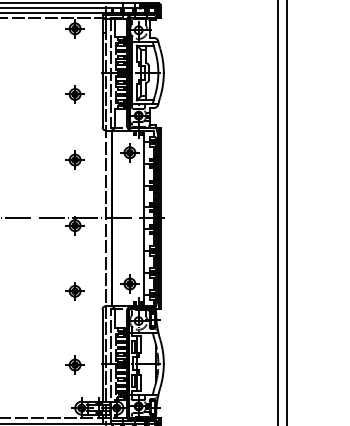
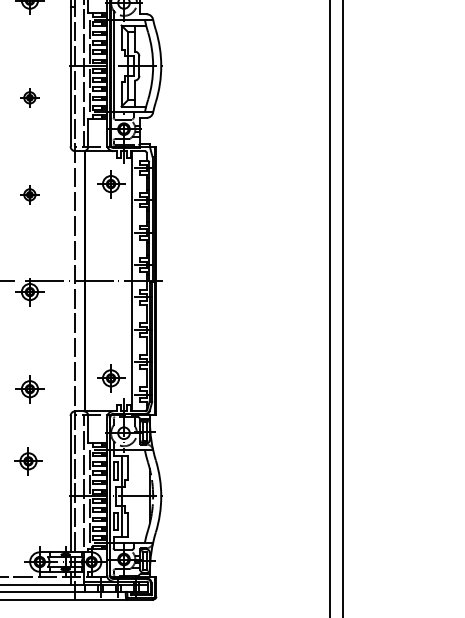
part: (74, 94) -> (29, 97), size x0.7
part: (74, 159) -> (29, 194), size x0.7
part: (74, 364) -> (27, 460), moved

